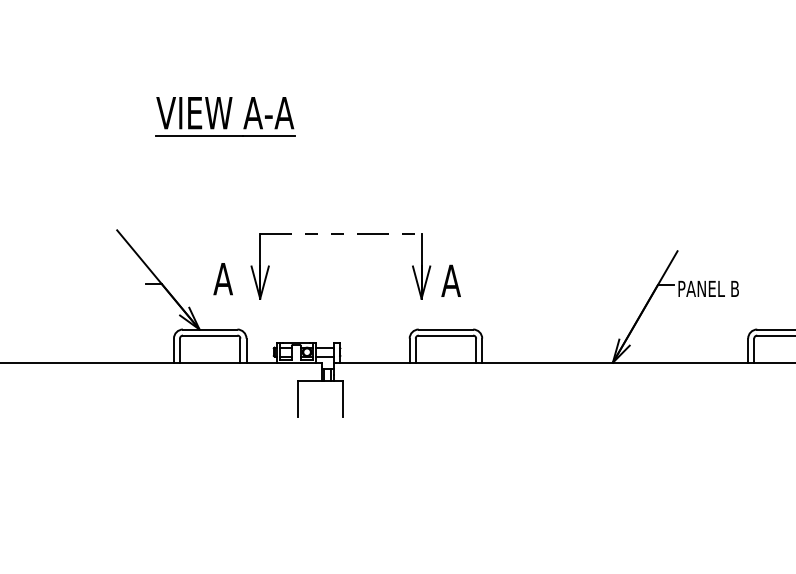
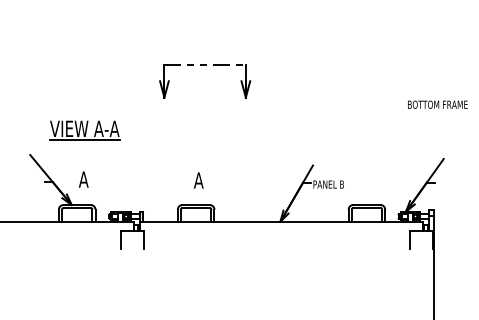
part: (224, 116) -> (84, 130), moved
part: (341, 235) -> (205, 65), moved

